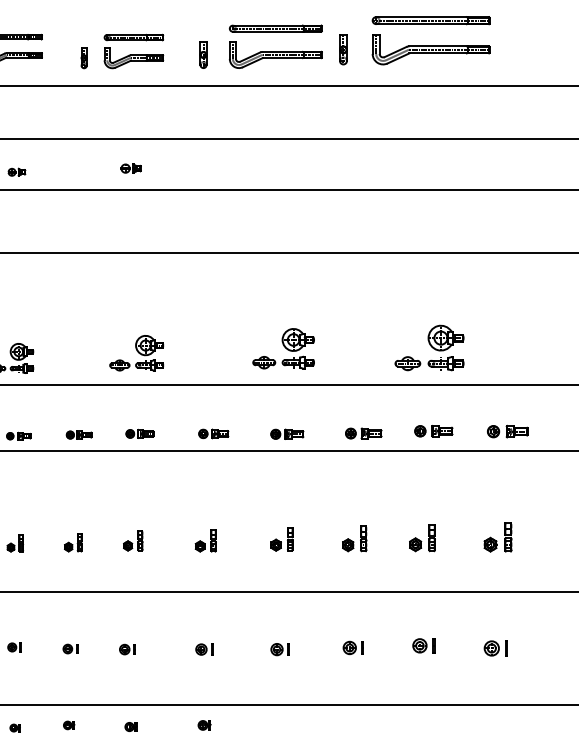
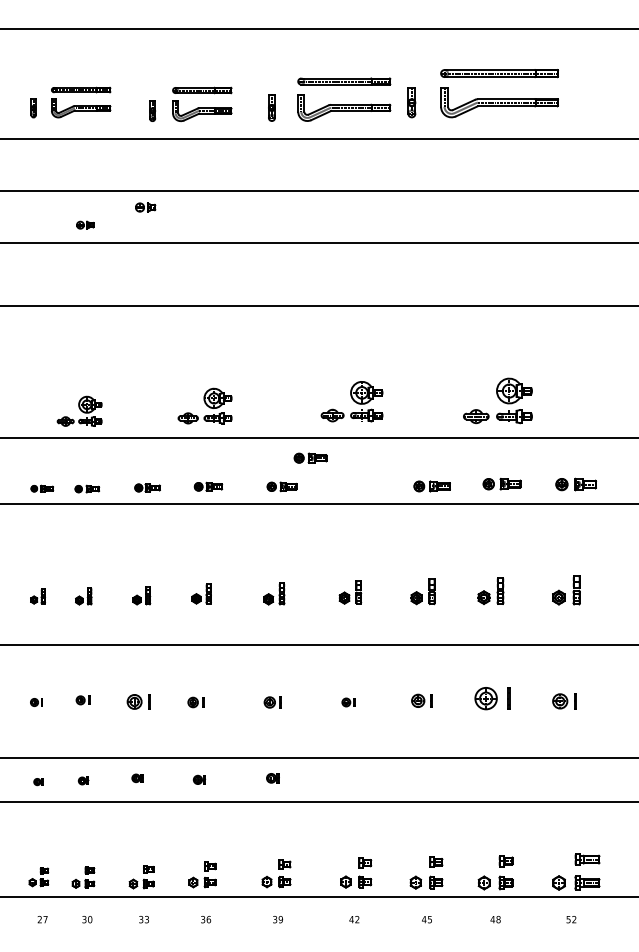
part: (131, 168) -> (145, 207), moved
part: (287, 433) -> (310, 457), moved
part: (423, 645) -> (491, 698), size x1.6
part: (70, 648) -> (138, 701), size x1.6
part: (280, 649) -> (348, 702), size x0.7

